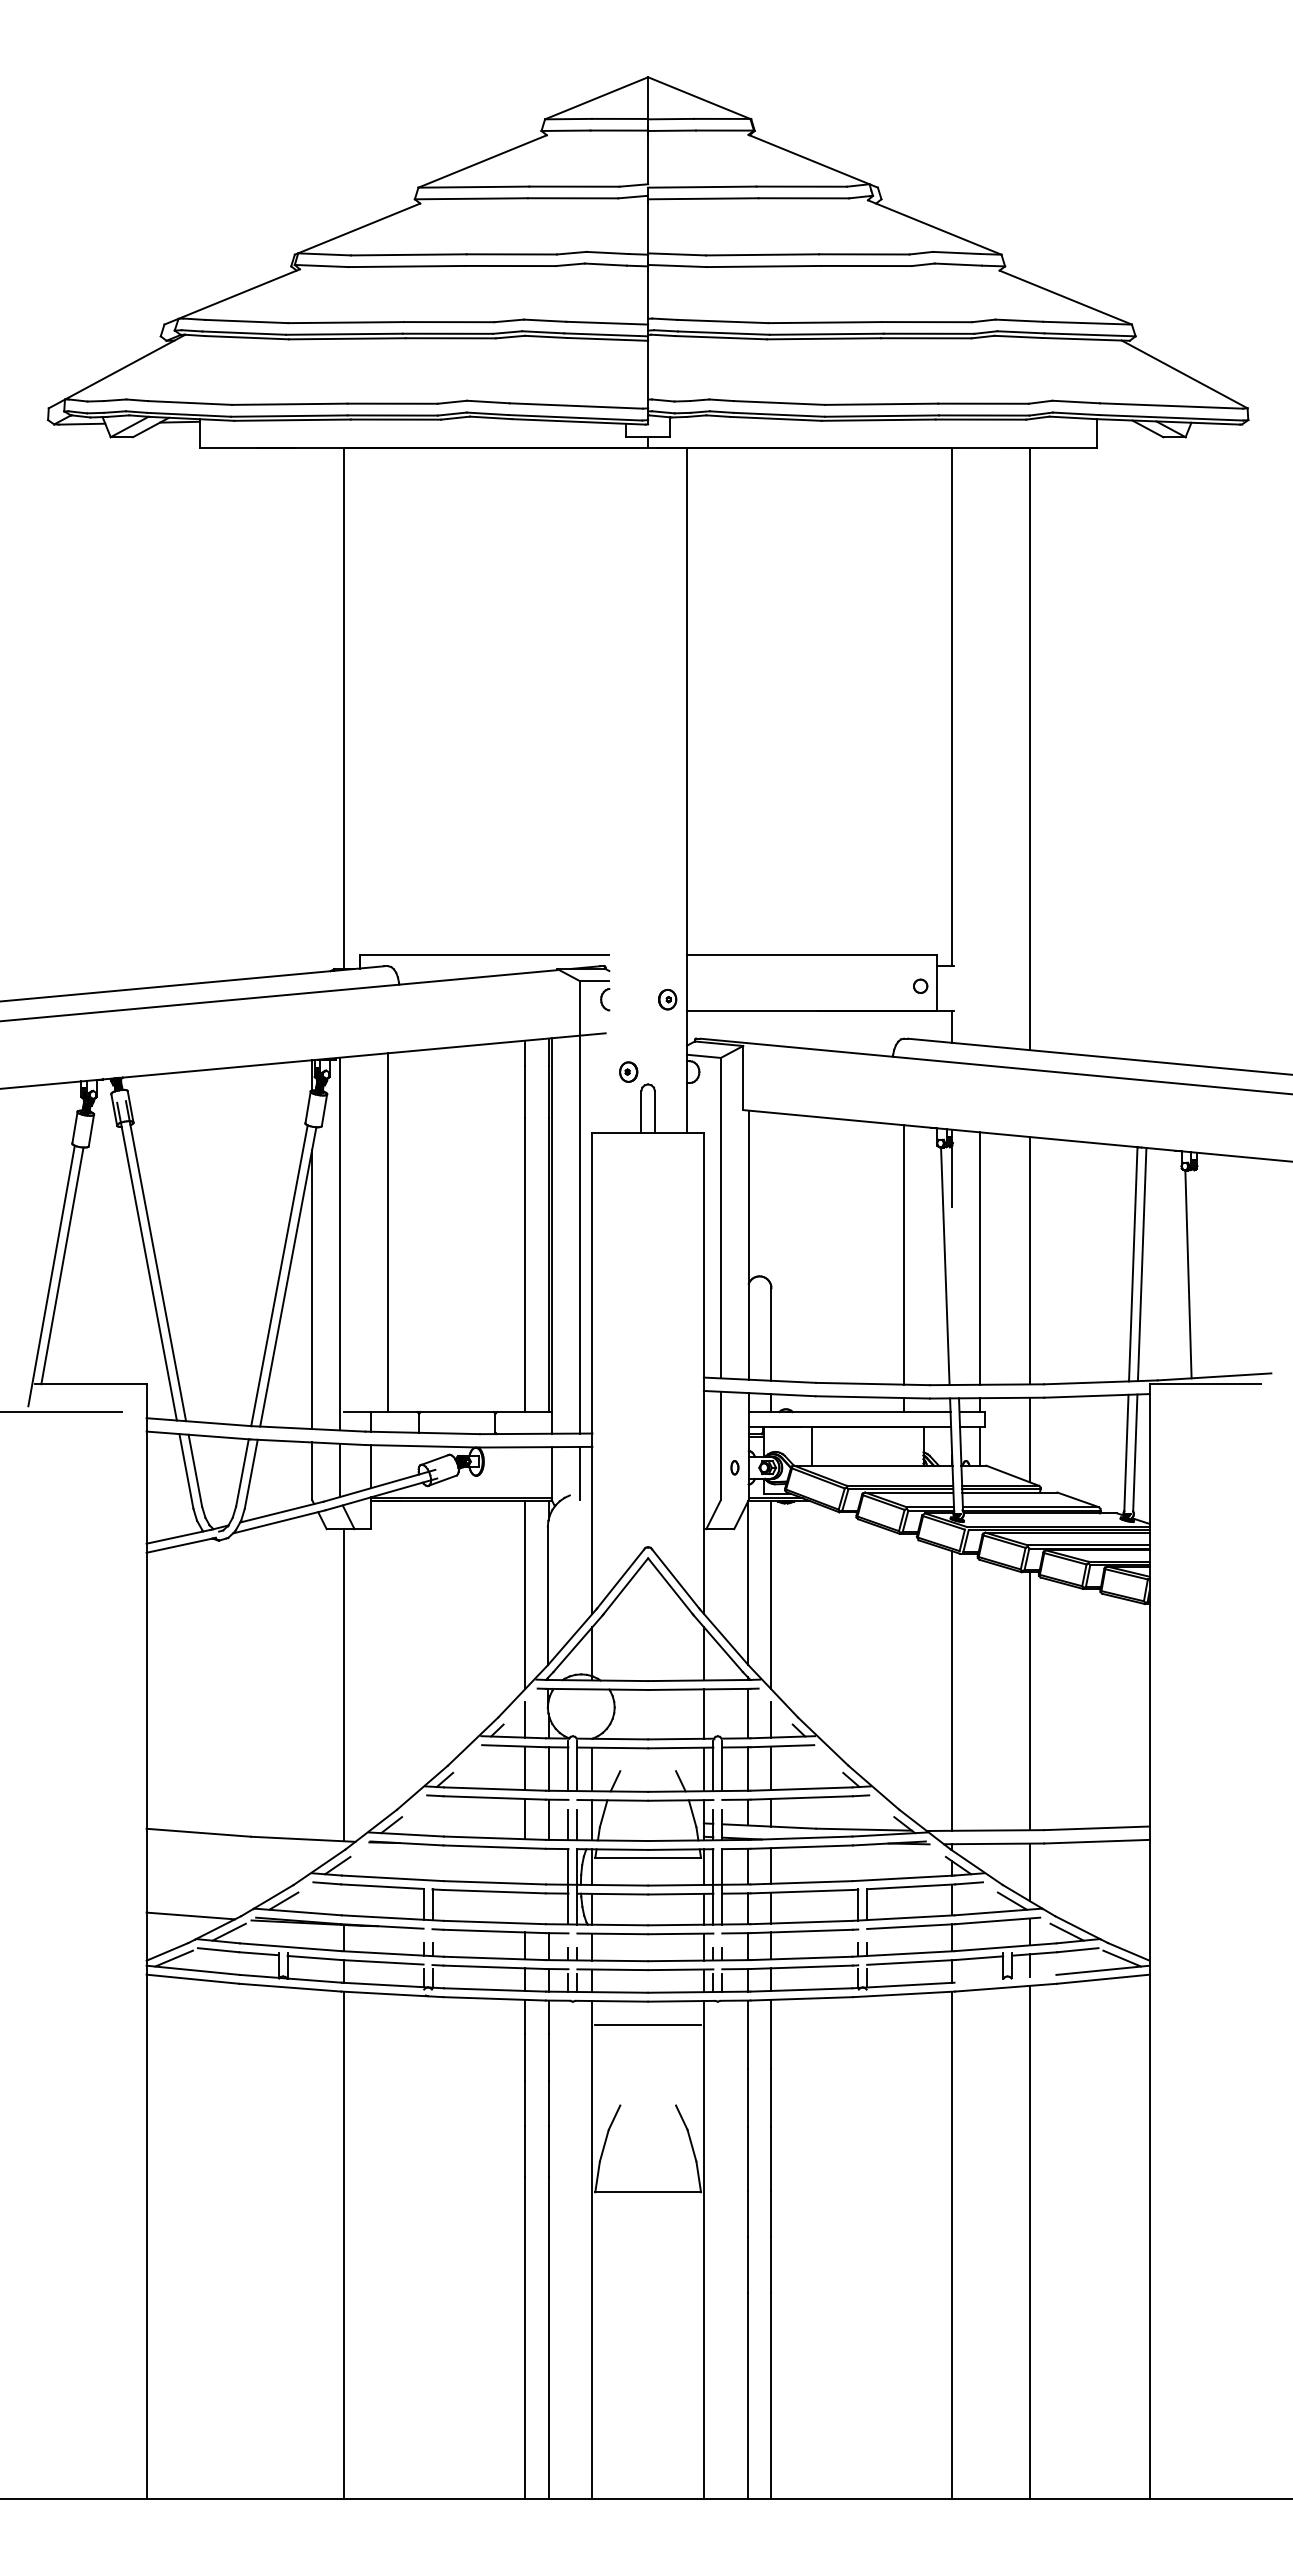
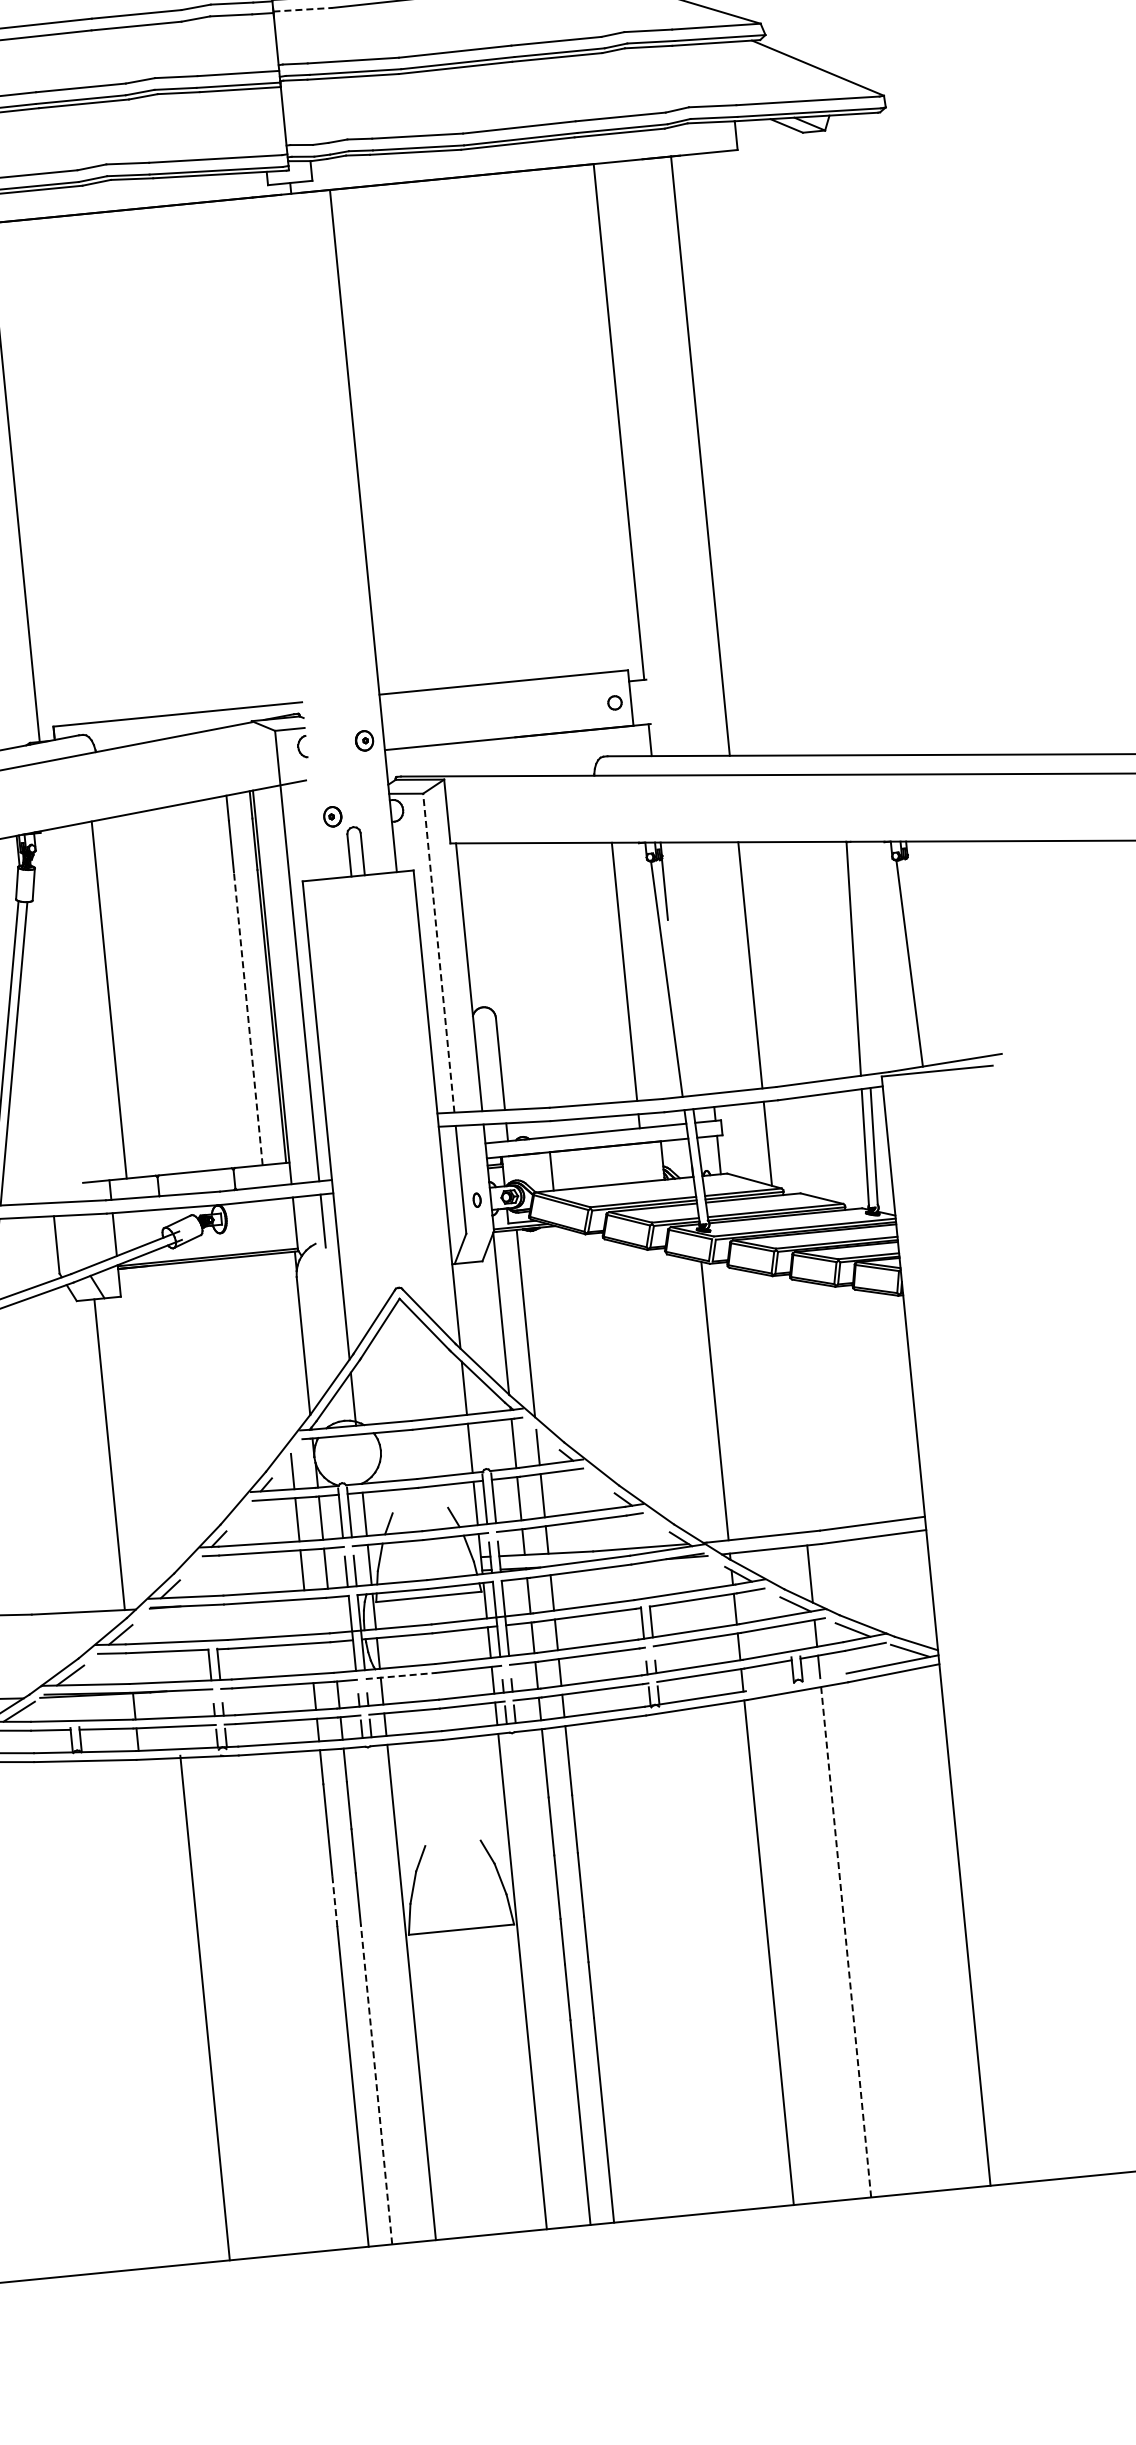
line: (677, 266) -> (302, 10), solid -> dashed
line: (720, 1217) -> (438, 952), solid -> dashed
line: (340, 1243) -> (62, 1015), removed
line: (980, 1258) -> (701, 967), removed
line: (524, 1264) -> (247, 1018), solid -> dashed
line: (1141, 1264) -> (861, 958), removed
line: (312, 1289) -> (39, 1063), removed
line: (340, 1470) -> (84, 1241), removed
line: (524, 1595) -> (280, 1347), removed
line: (1029, 1701) -> (793, 1404), removed
line: (613, 1933) -> (401, 1675), solid -> dashed
line: (648, 2025) -> (445, 1763), removed
line: (524, 2151) -> (334, 1901), solid -> dashed
line: (1029, 2241) -> (845, 1941), solid -> dashed
line: (344, 2244) -> (205, 2007), moved
line: (548, 2338) -> (376, 2084), solid -> dashed

